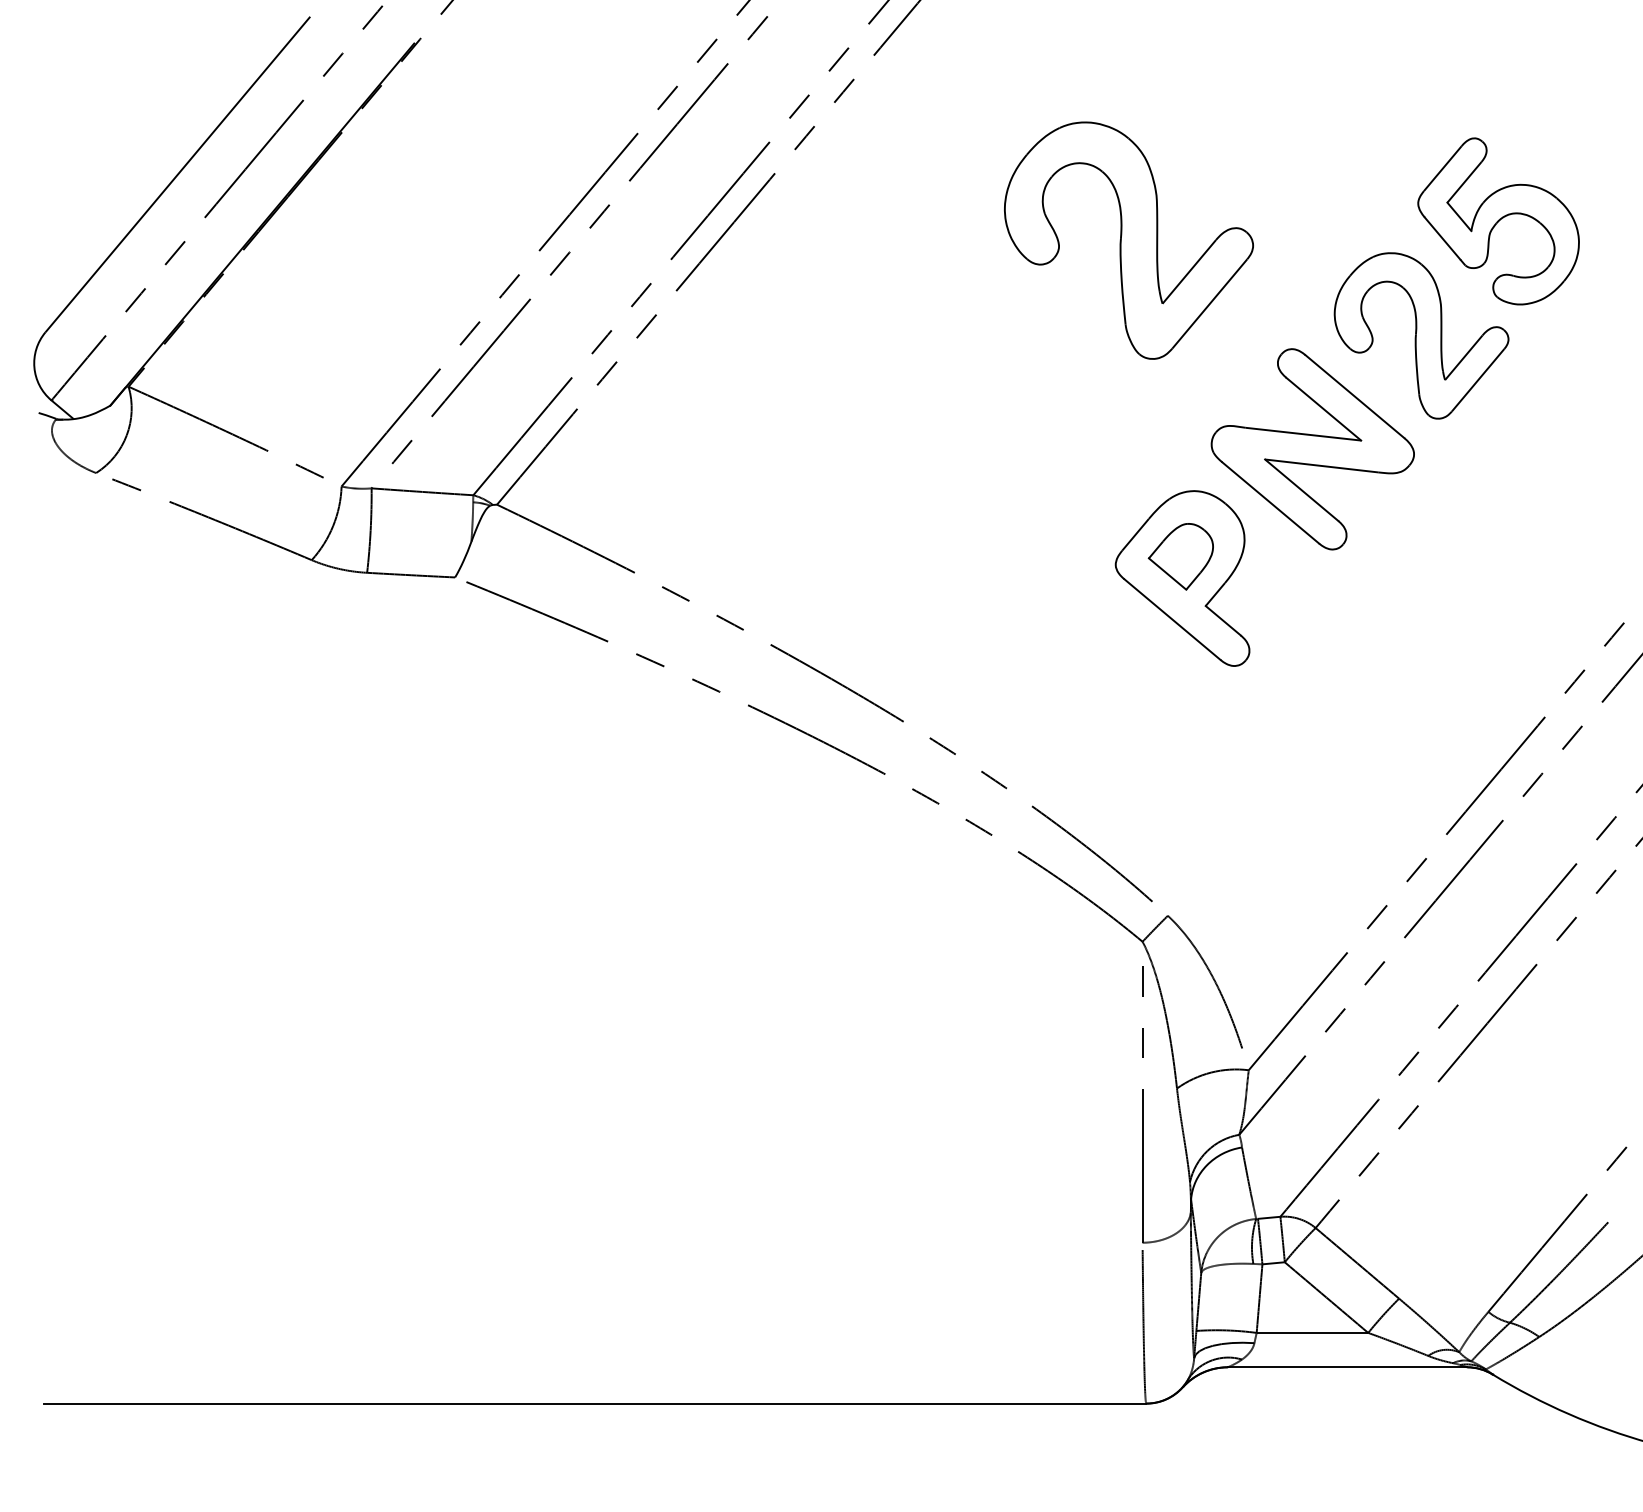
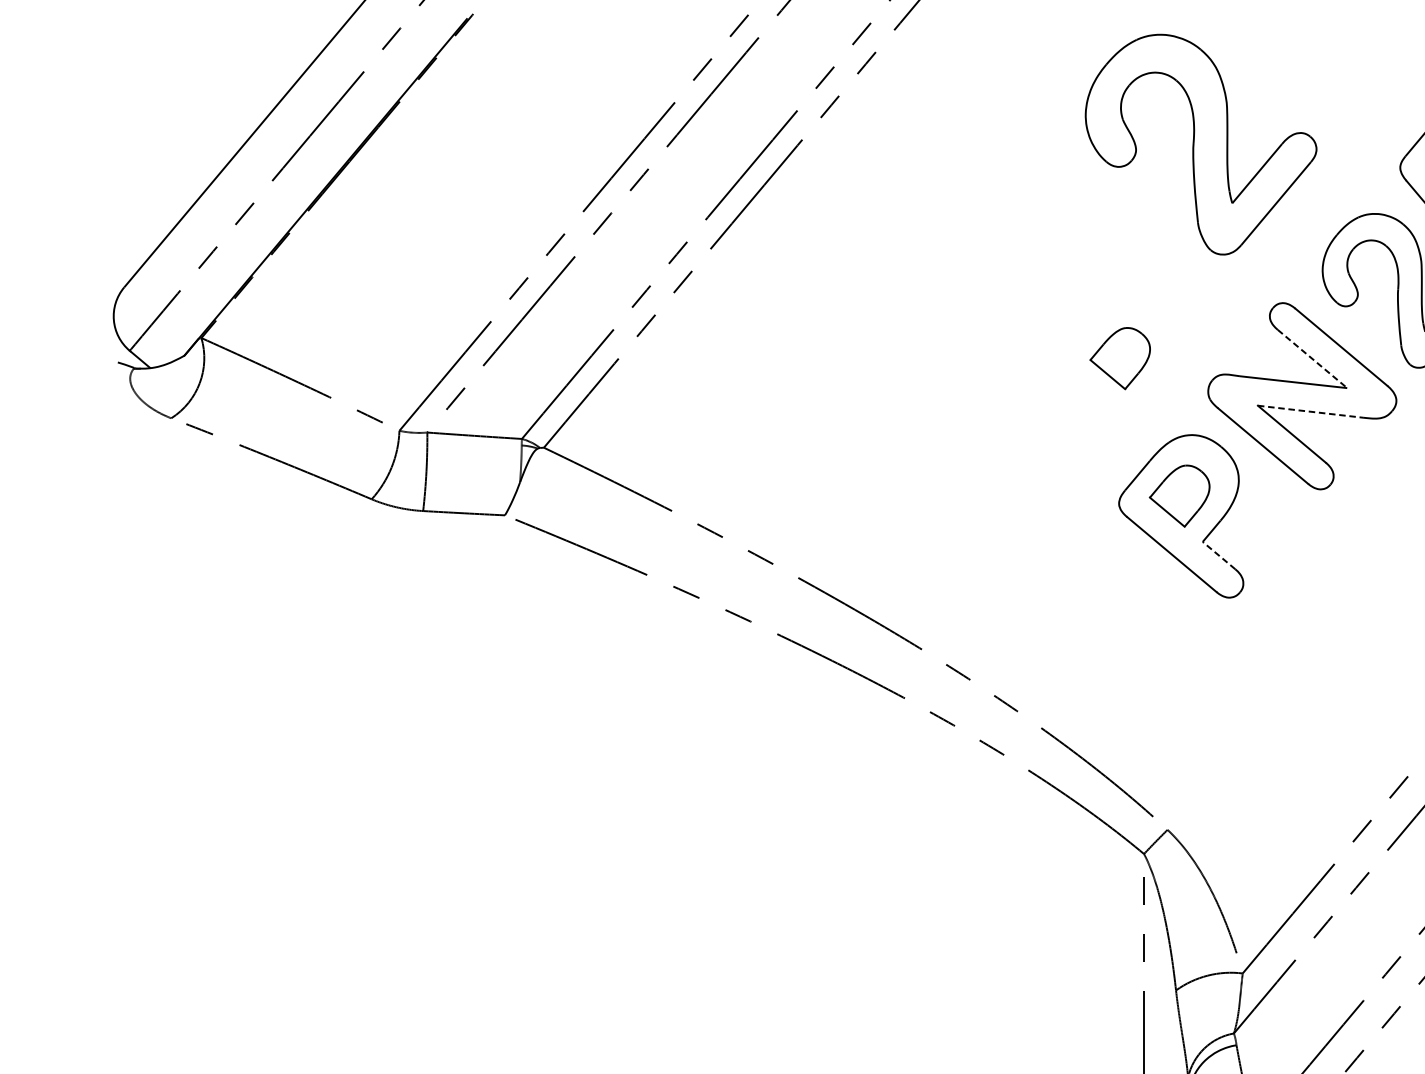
part: (1128, 240) -> (1200, 144), moved
part: (1116, 408) -> (1119, 358), added
line: (1323, 409) -> (1312, 359), solid -> dashed
line: (1322, 466) -> (1311, 412), solid -> dashed
line: (1223, 620) -> (1219, 555), solid -> dashed

